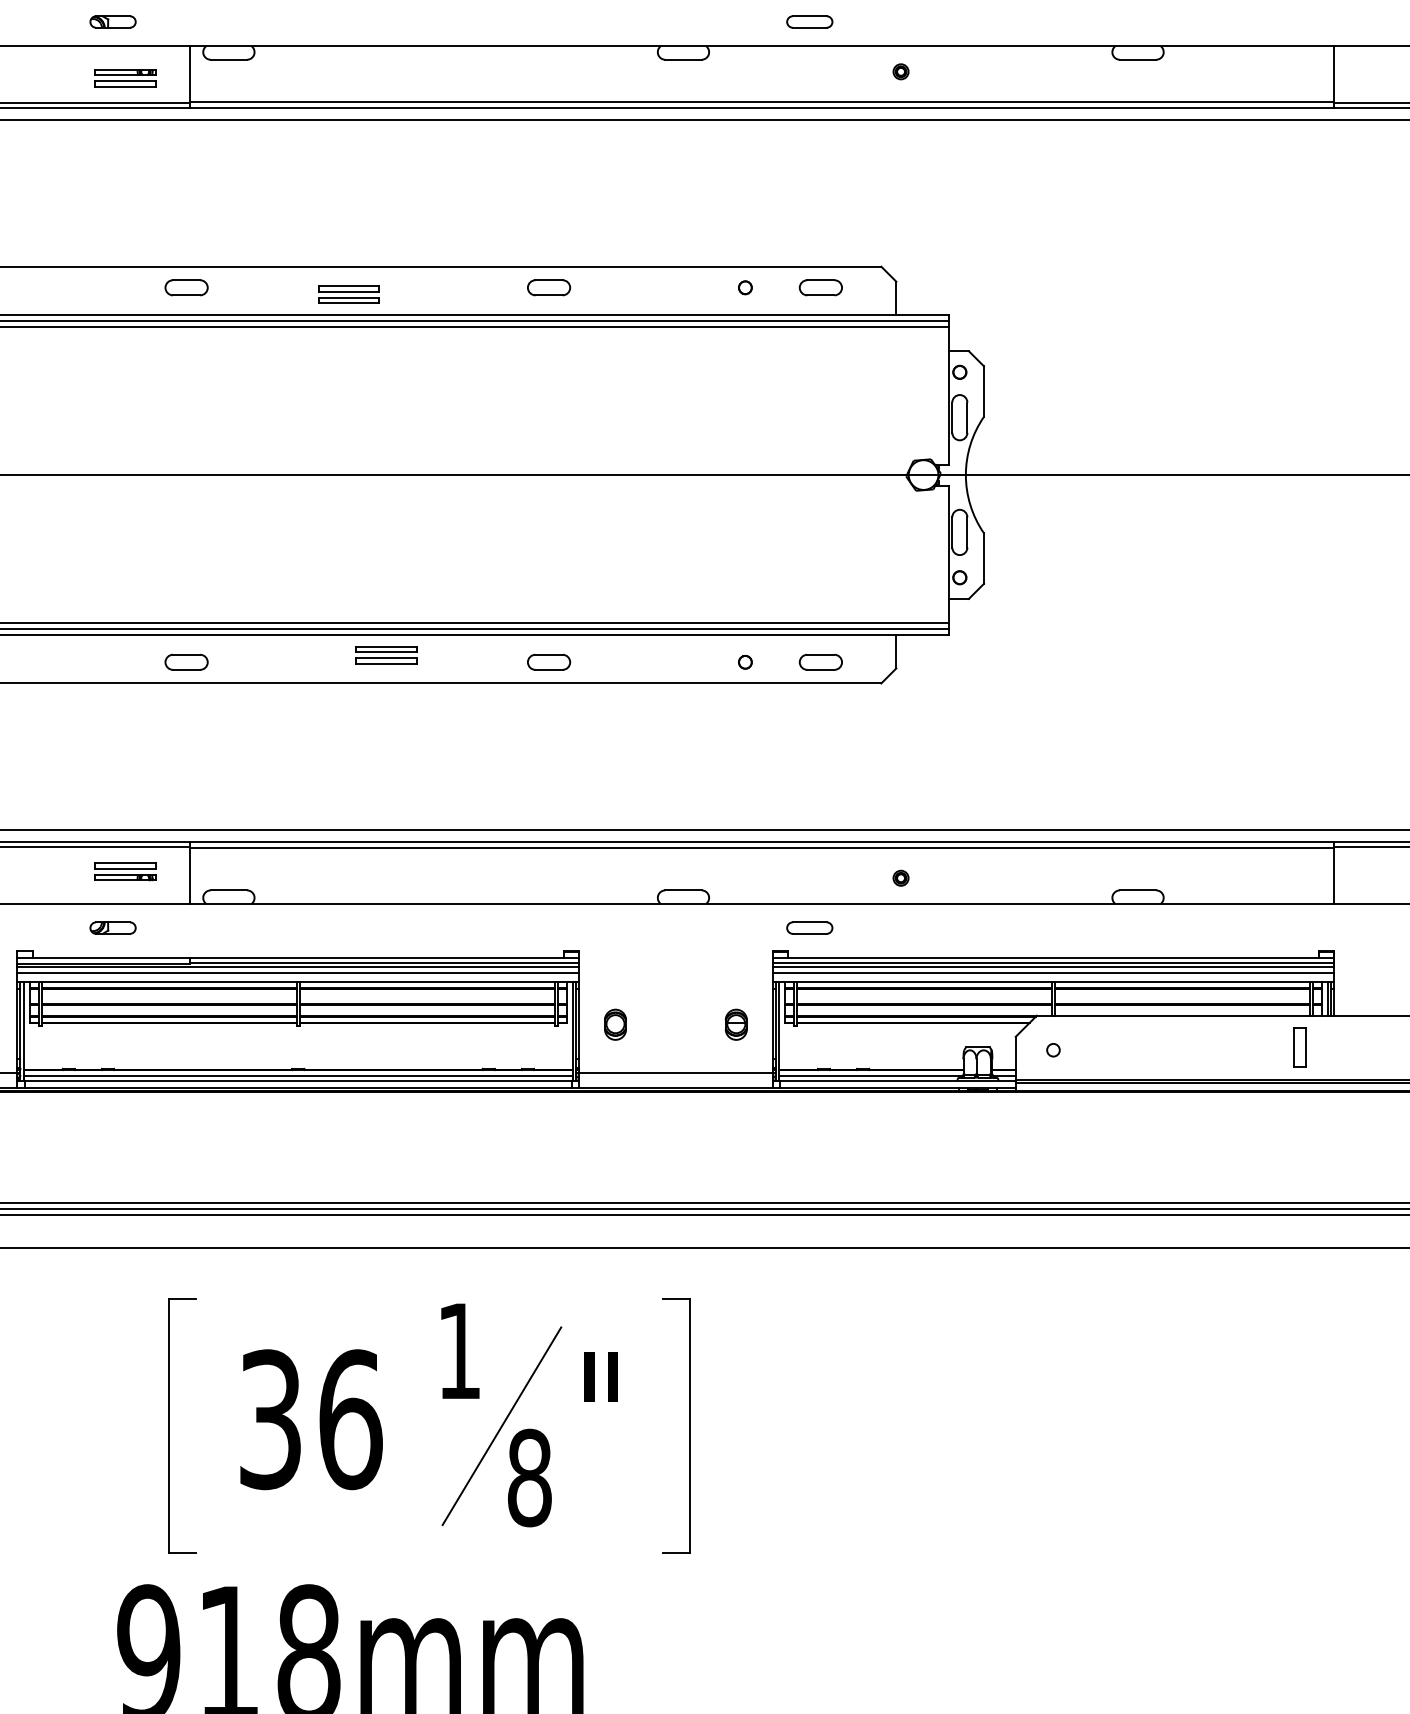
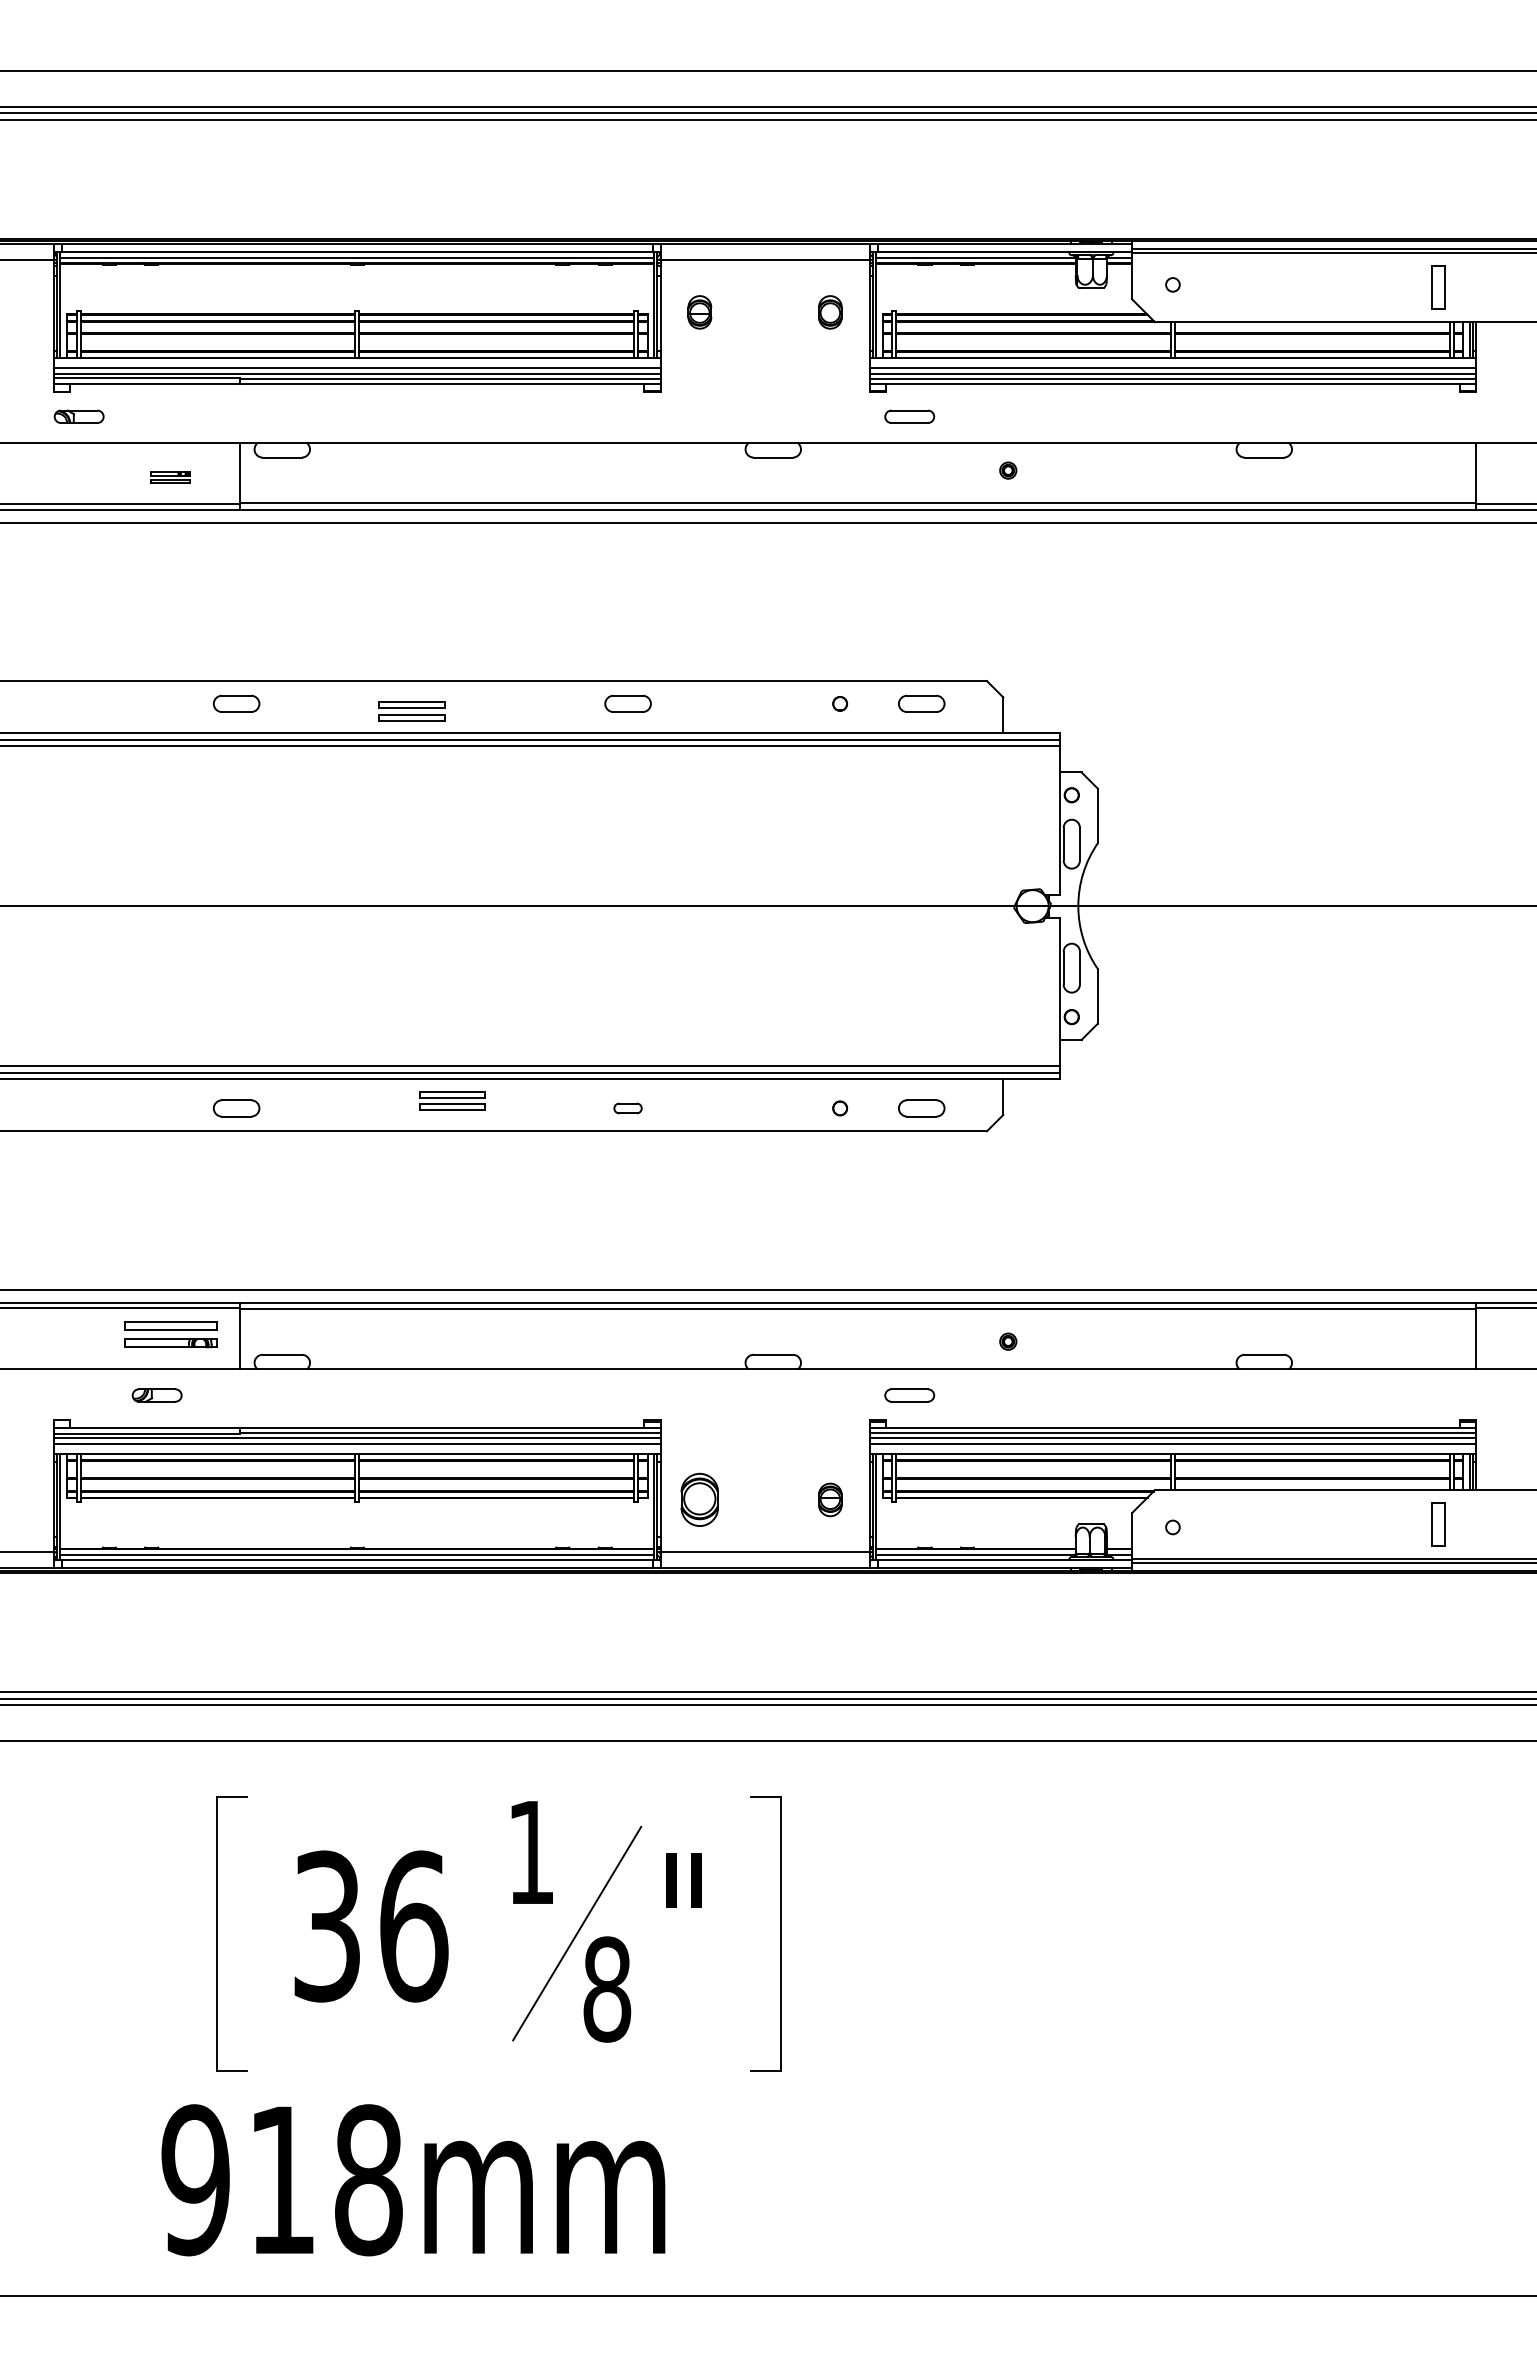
part: (112, 21) -> (78, 416), moved
part: (125, 78) -> (170, 477), size x0.6
part: (548, 662) -> (627, 1108), size x0.6
part: (125, 871) -> (170, 1334), size x1.4
part: (615, 1024) -> (699, 1499), size x1.6

